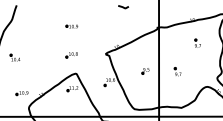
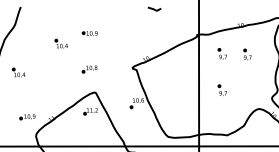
part: (48, 34) -> (60, 43), added
part: (177, 42) -> (222, 53), added
part: (145, 71) -> (182, 89), removed

